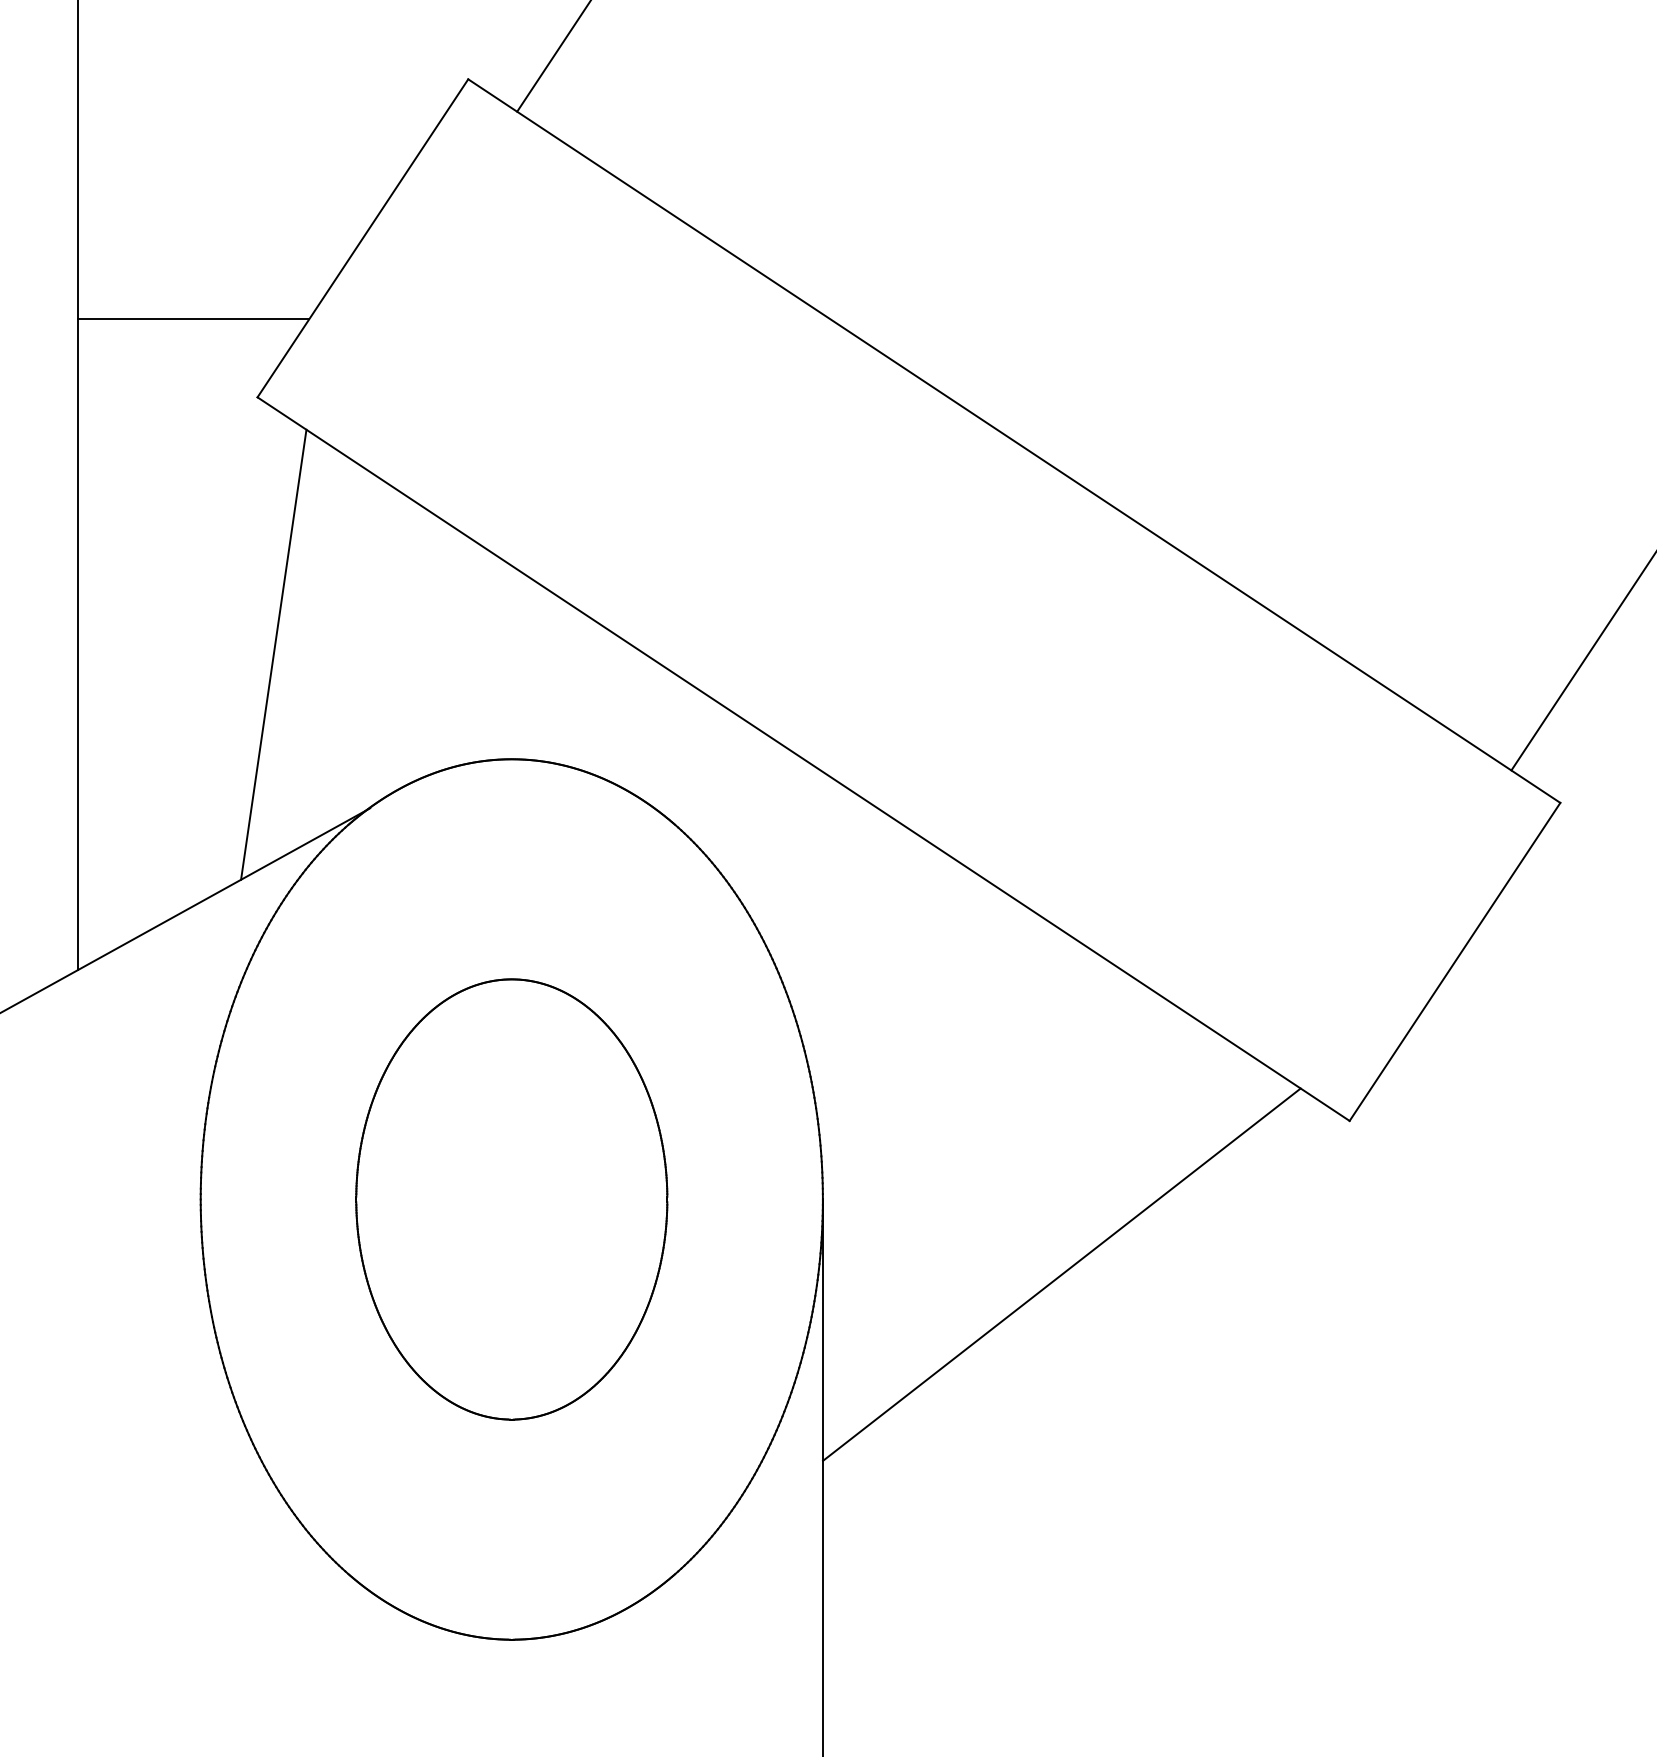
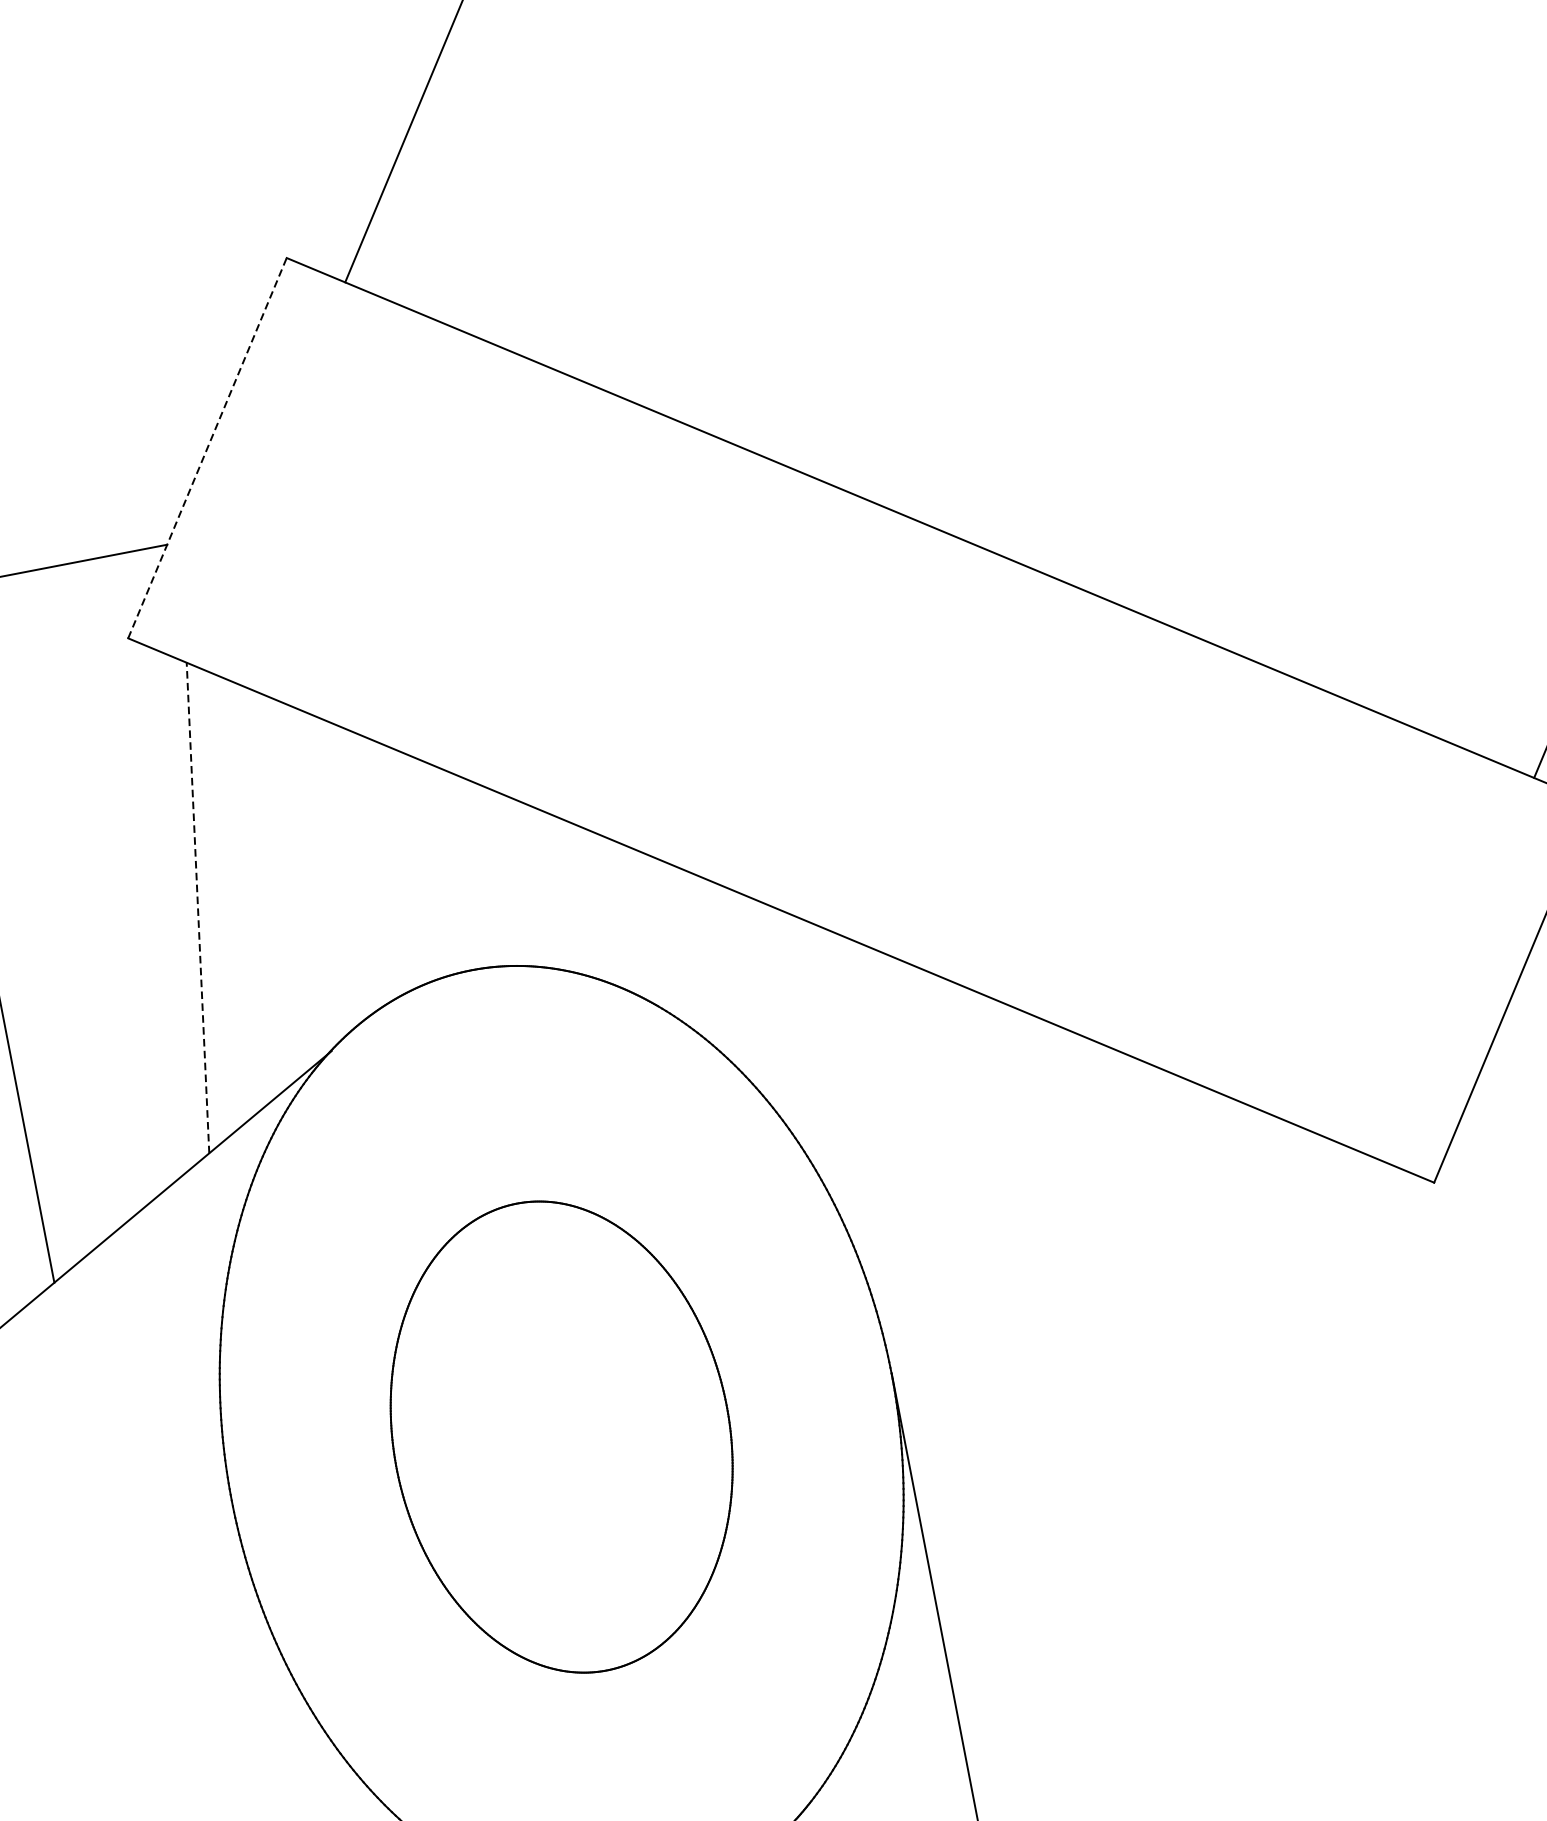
line: (362, 238) -> (207, 448), solid -> dashed
line: (273, 654) -> (197, 907), solid -> dashed
line: (1061, 1274) -> (1159, 1404), removed

